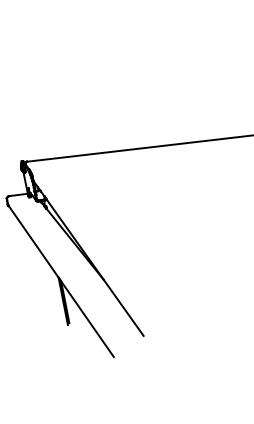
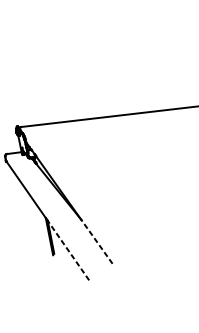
line: (123, 307) -> (96, 241), solid -> dashed
line: (87, 318) -> (68, 250), solid -> dashed

